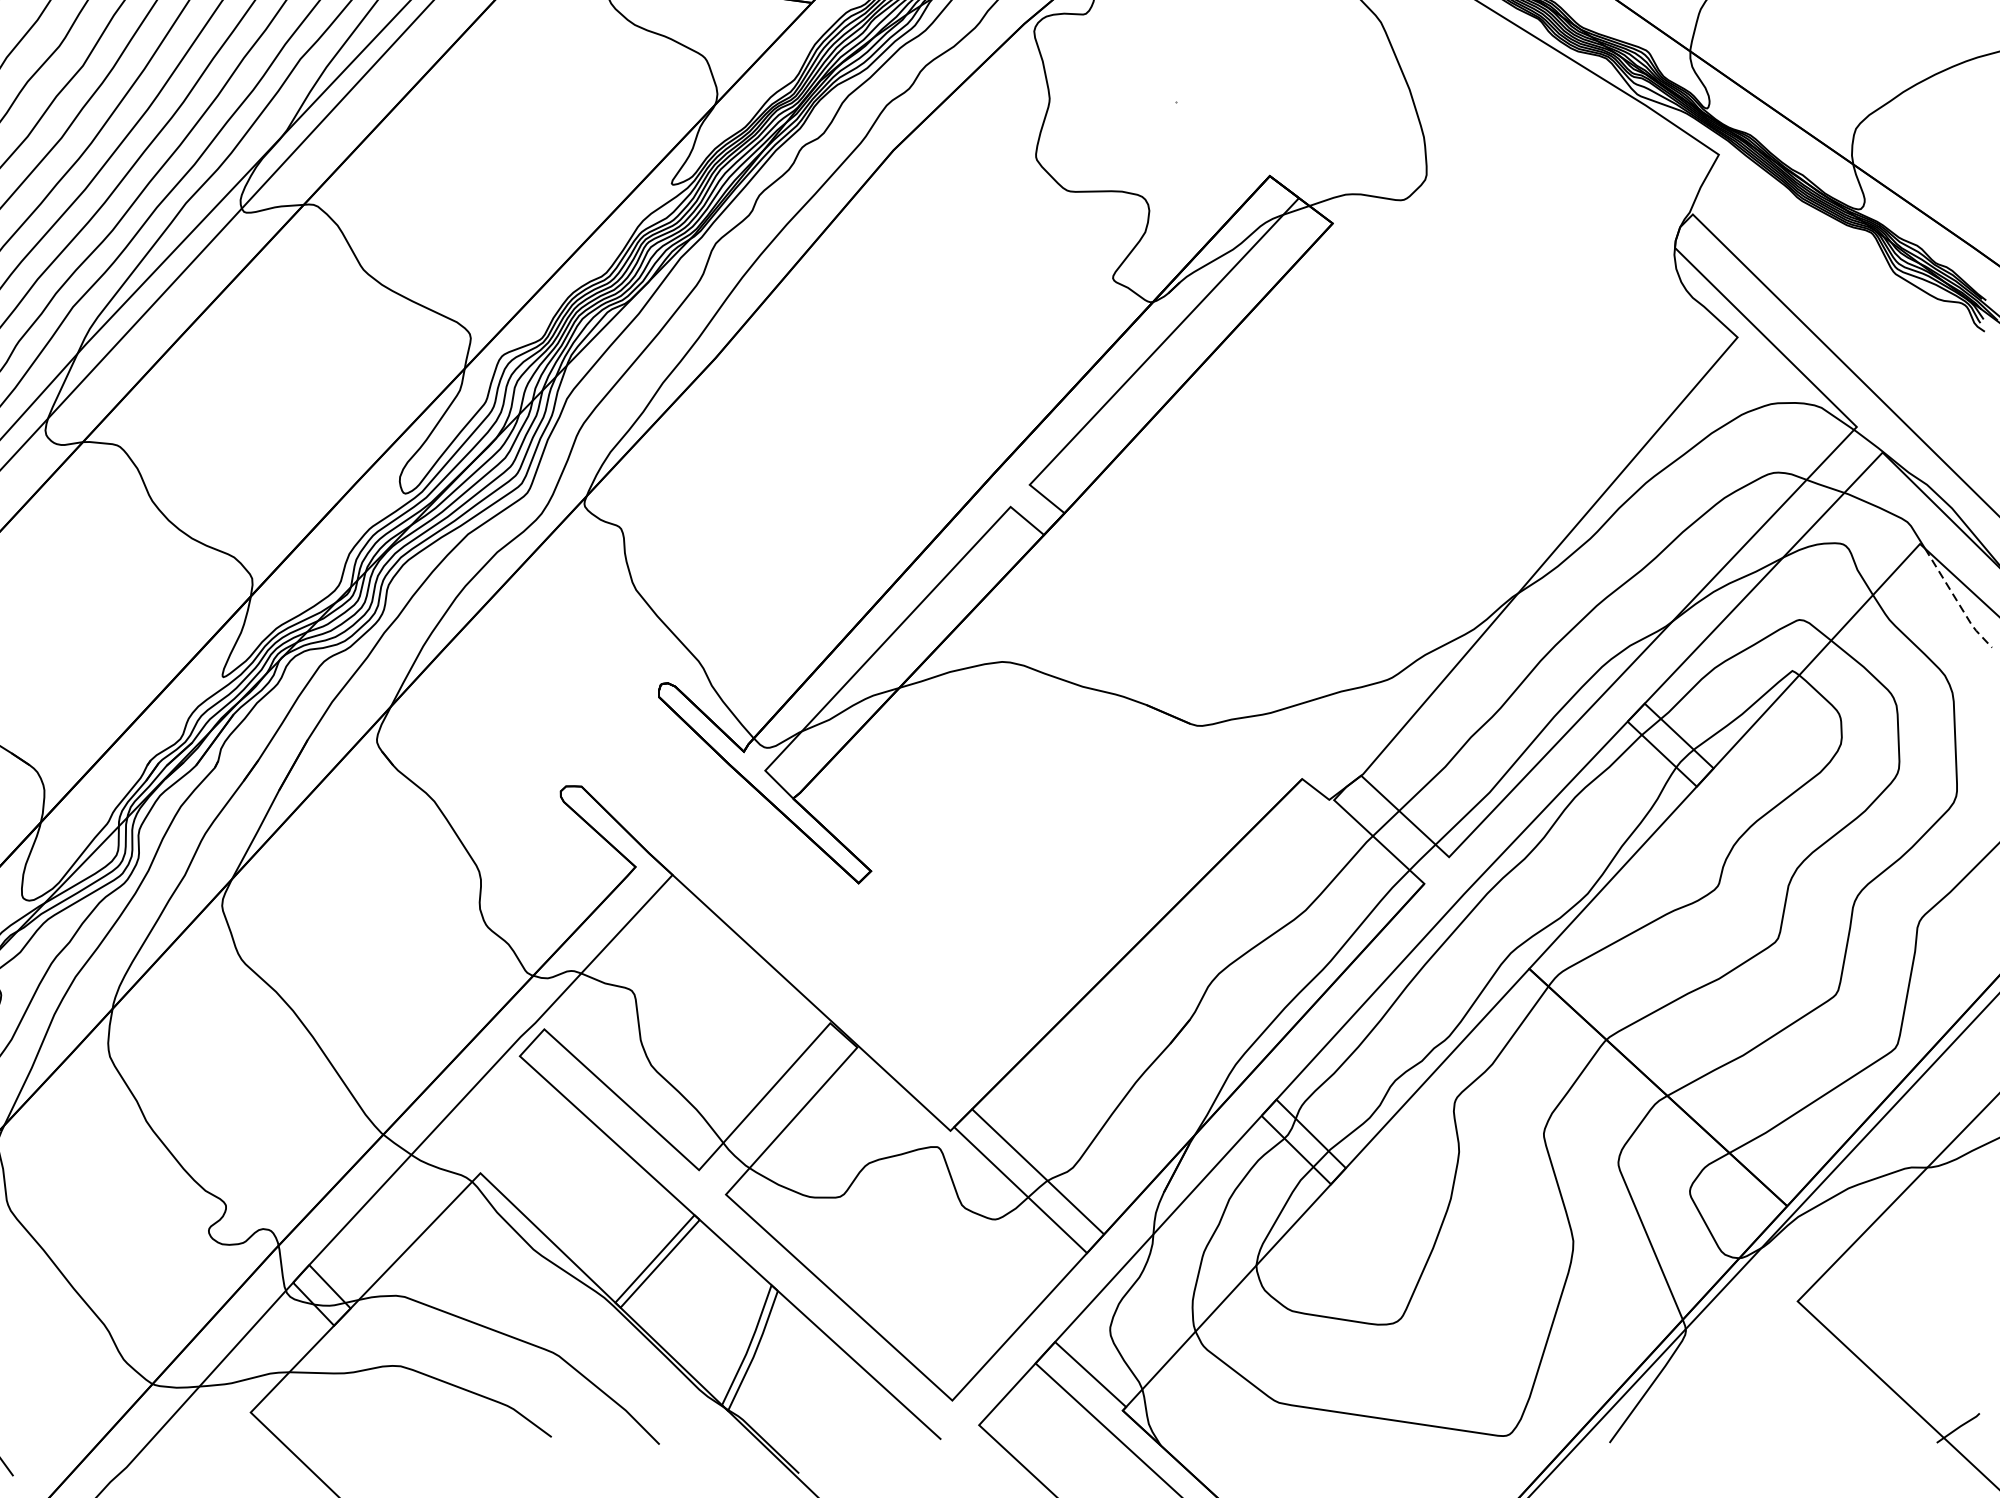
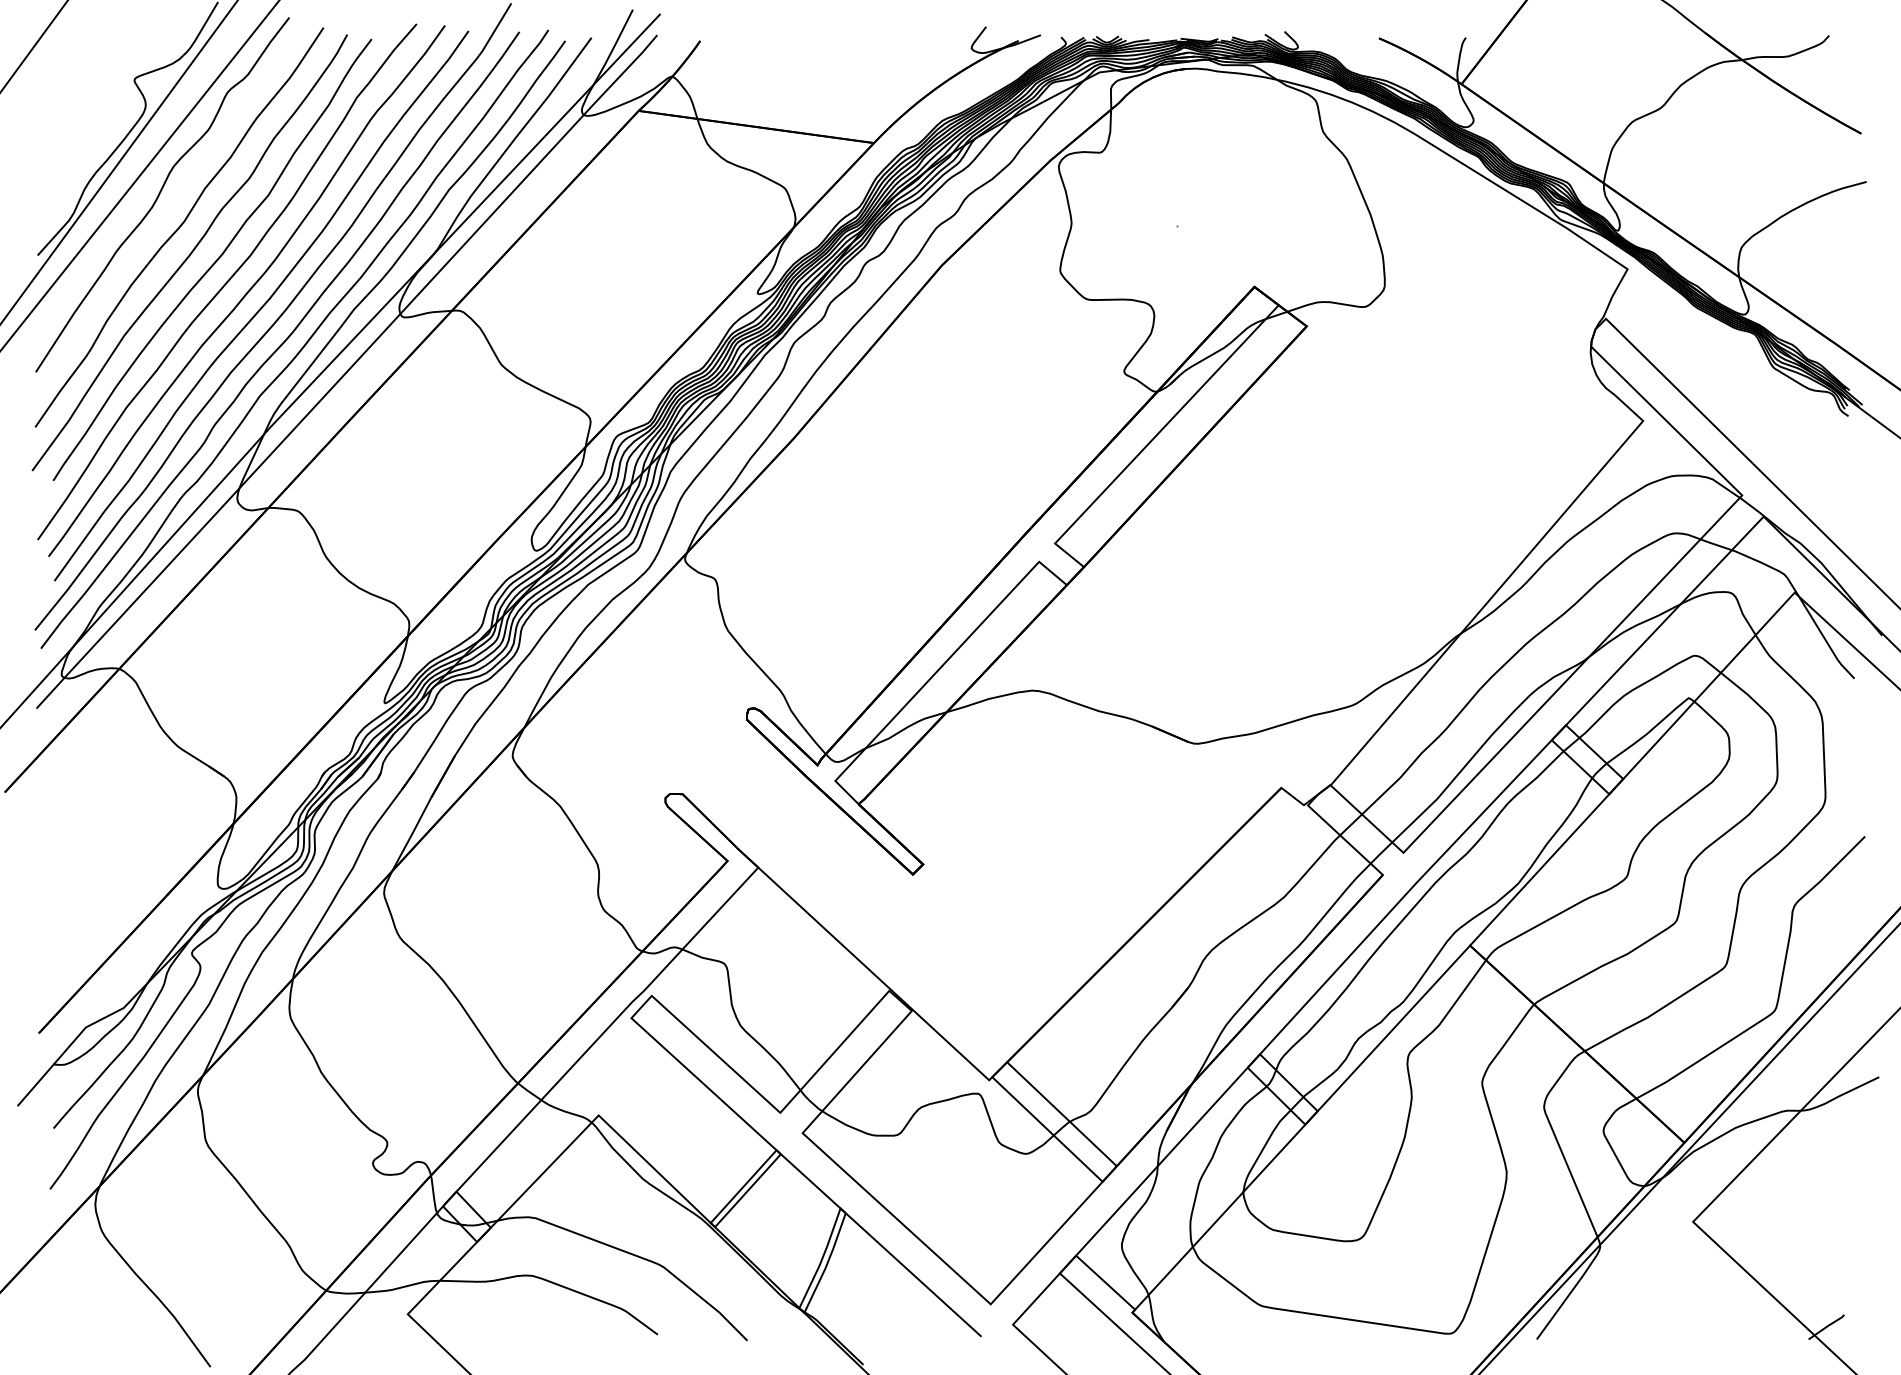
line: (1957, 601) -> (1825, 640), dashed -> solid

